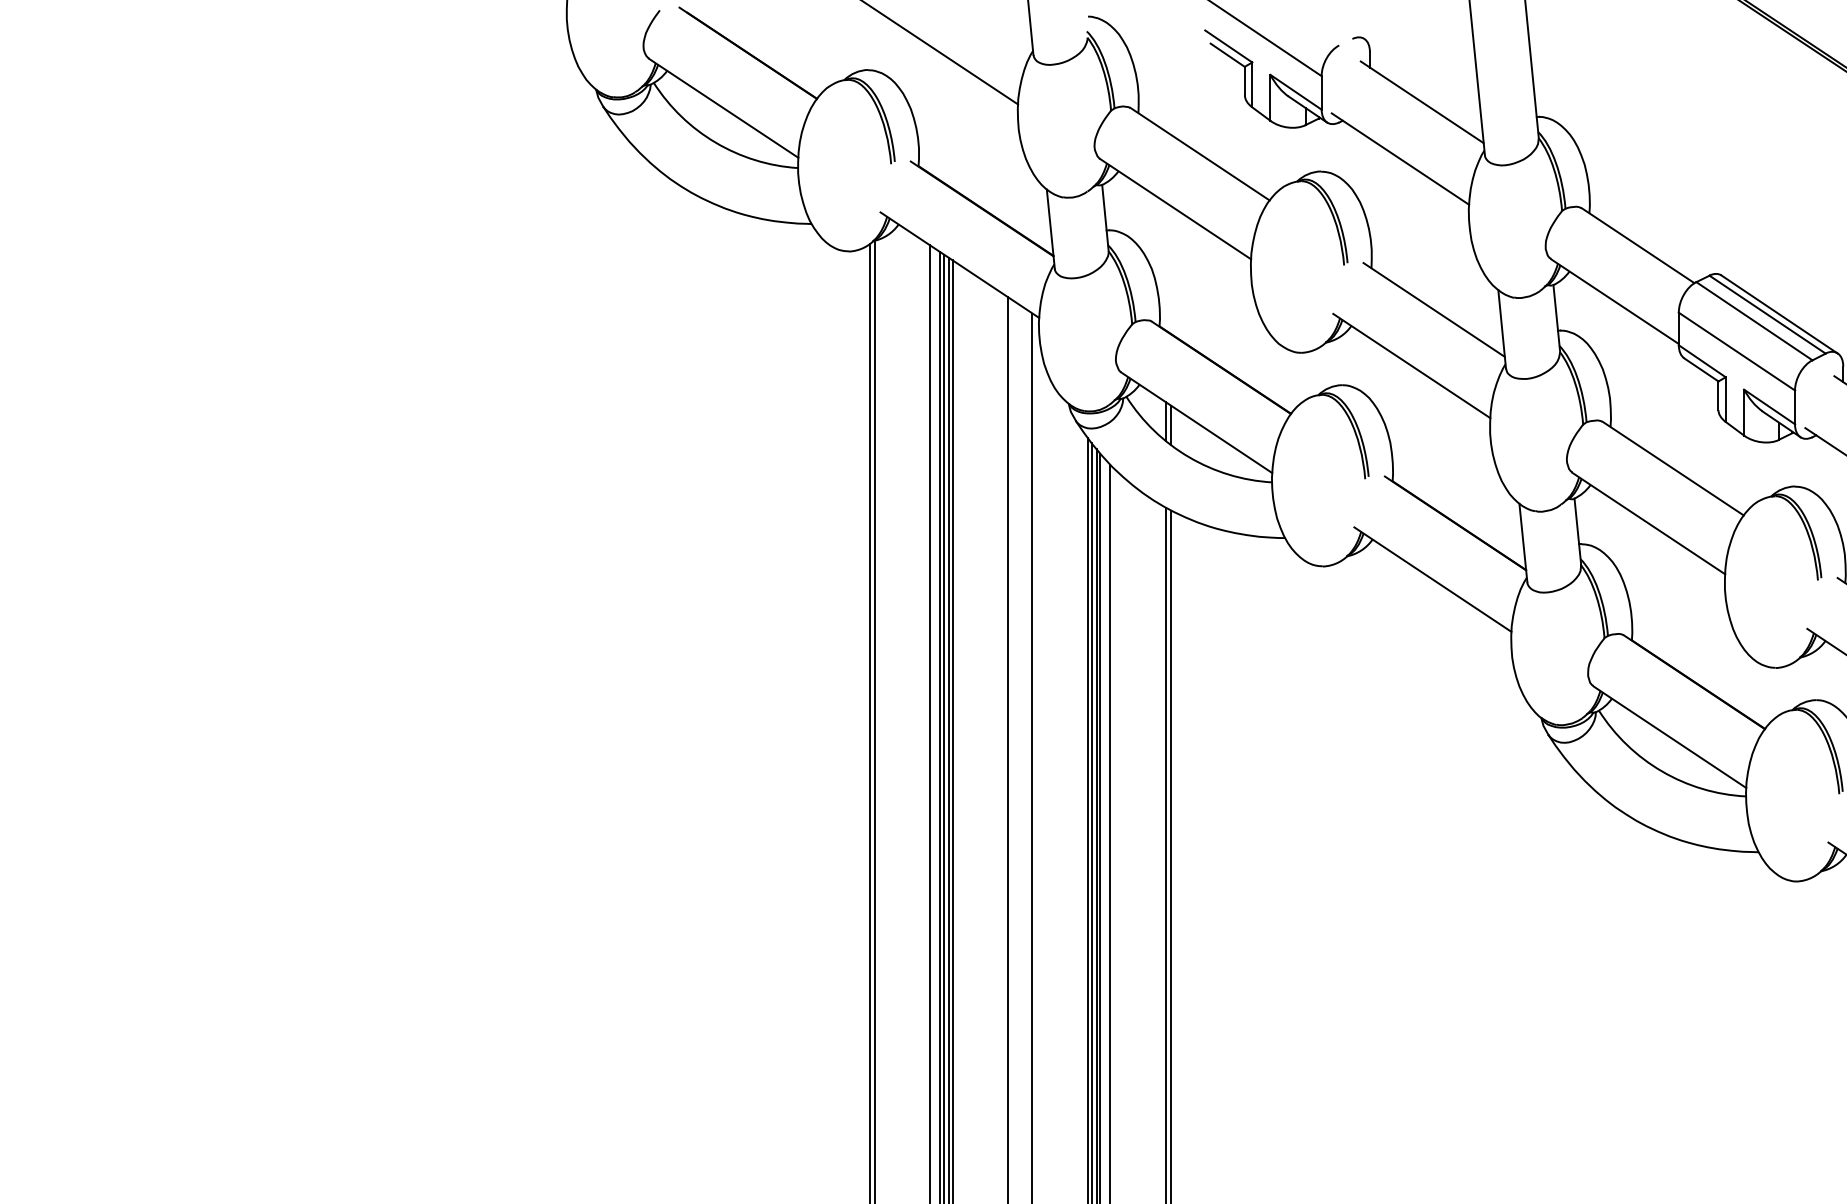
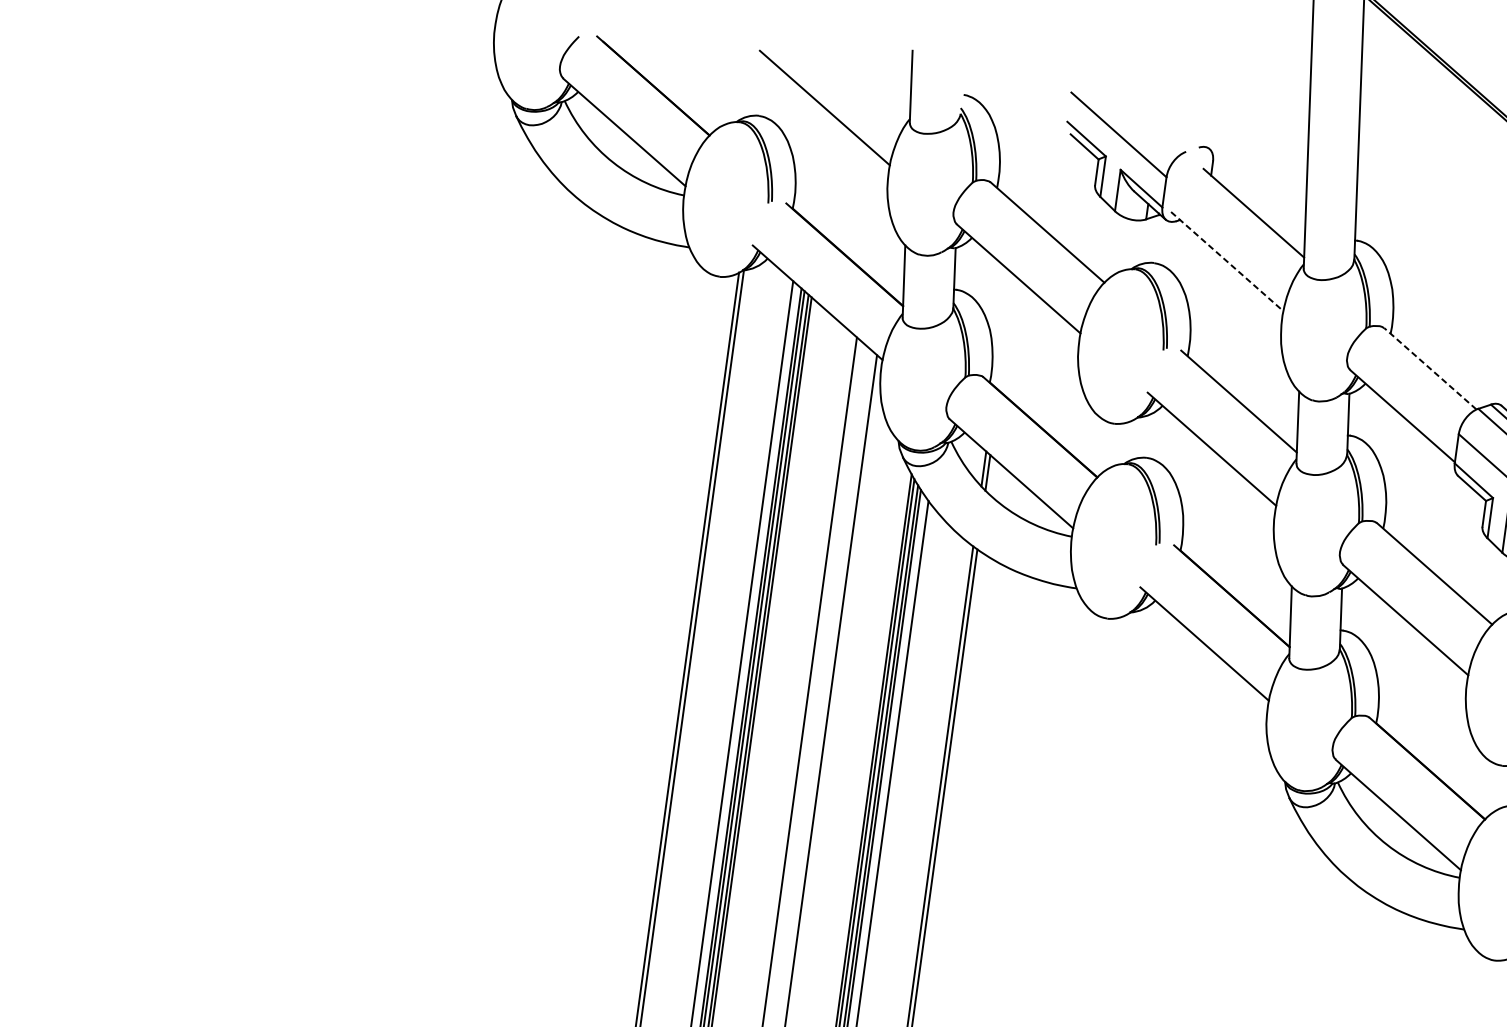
line: (1400, 159) -> (1227, 262), solid -> dashed
line: (1638, 245) -> (1430, 368), solid -> dashed

